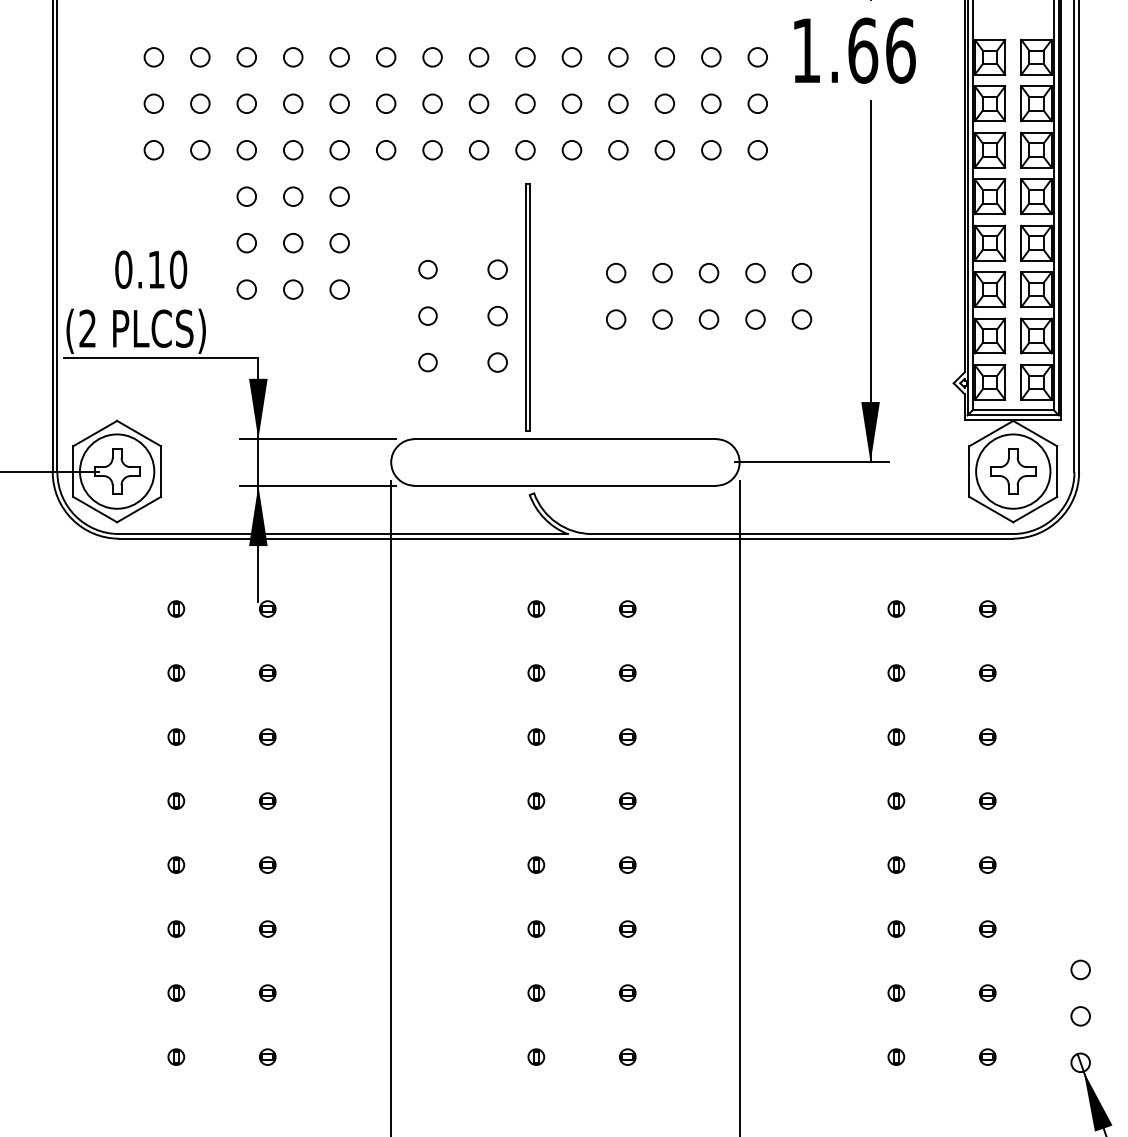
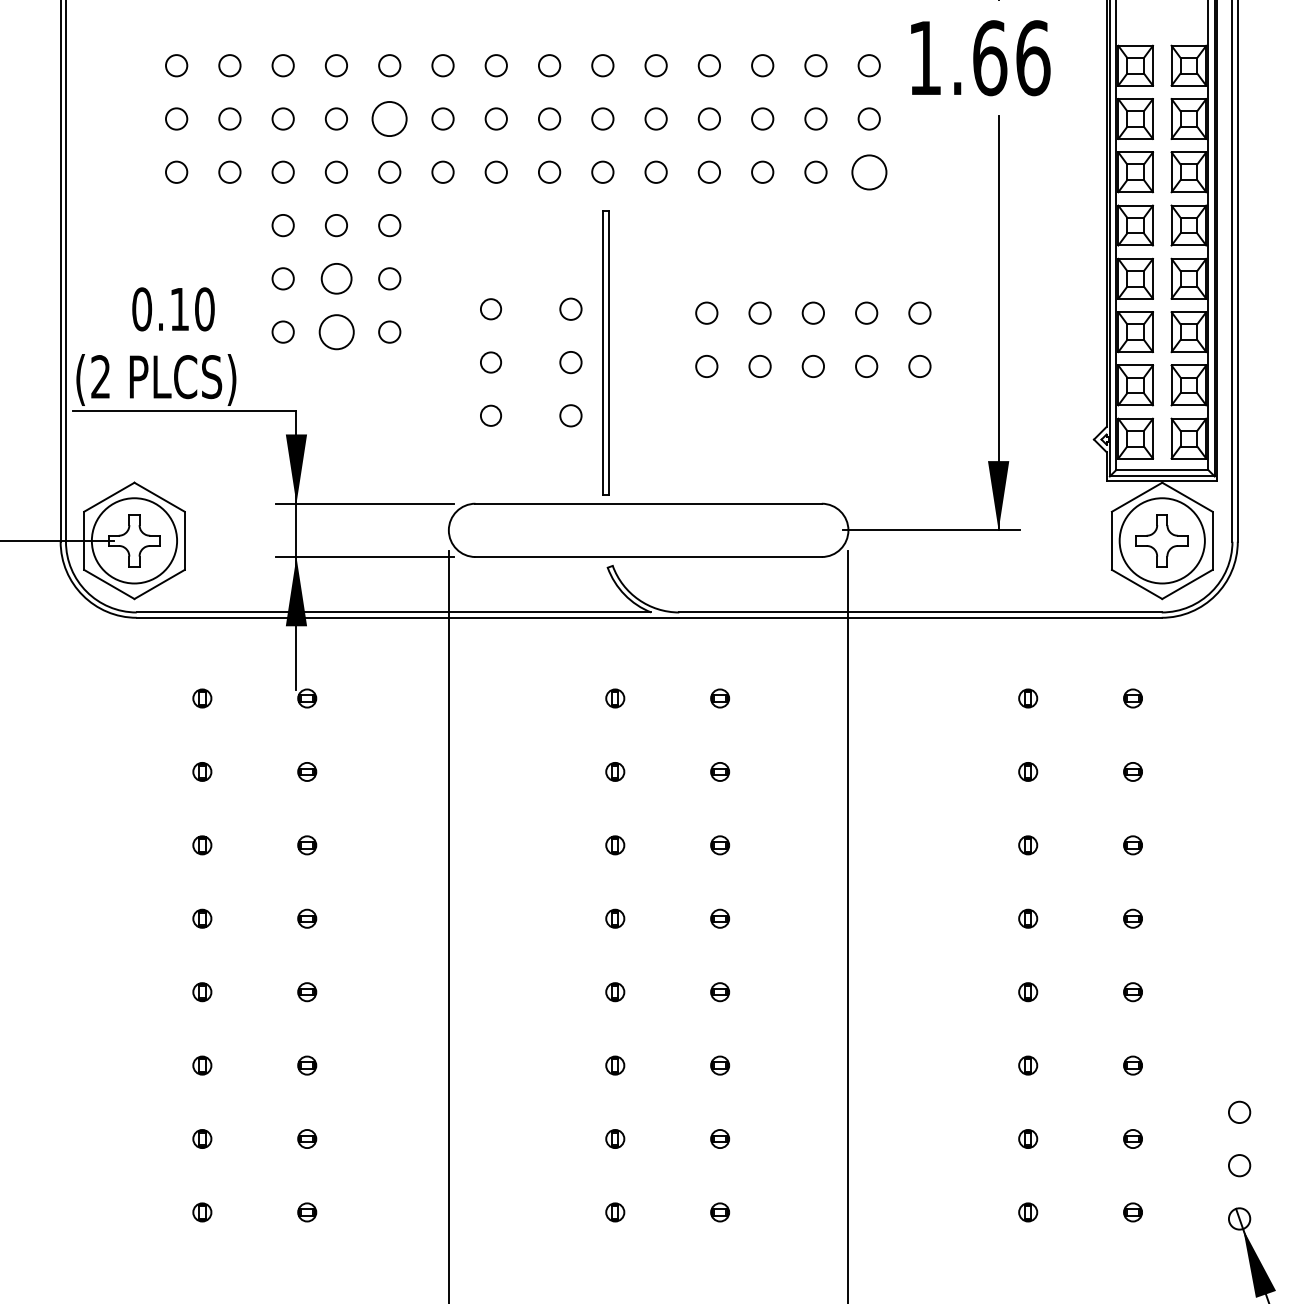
circle: (339, 103) -> (389, 118), size x1.6
circle: (757, 149) -> (868, 171), size x1.6
circle: (292, 242) -> (335, 278), size x1.4
circle: (292, 289) -> (335, 331), size x1.6

